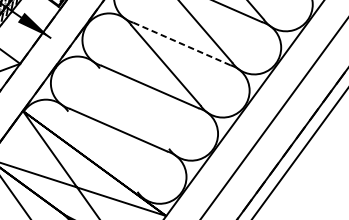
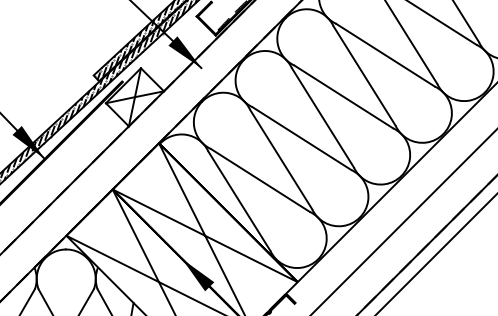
line: (182, 44) -> (344, 97), dashed -> solid
line: (134, 108) -> (281, 159), added
line: (102, 151) -> (239, 200), added

